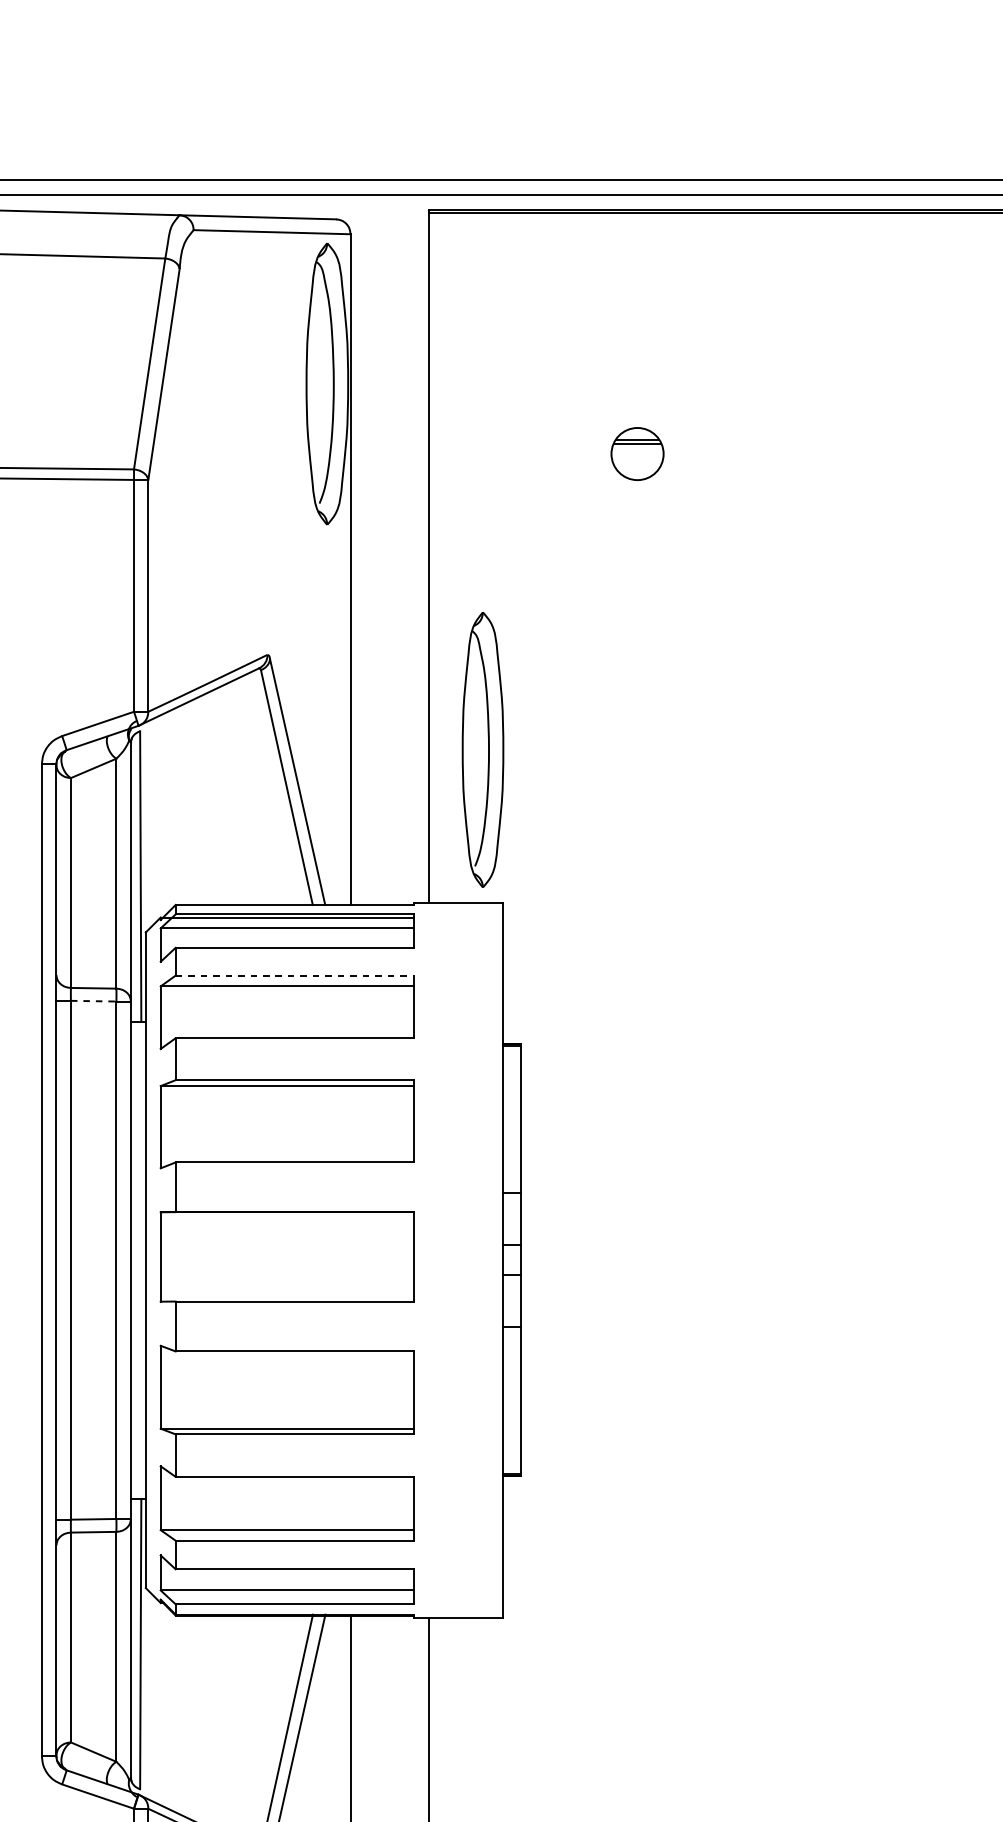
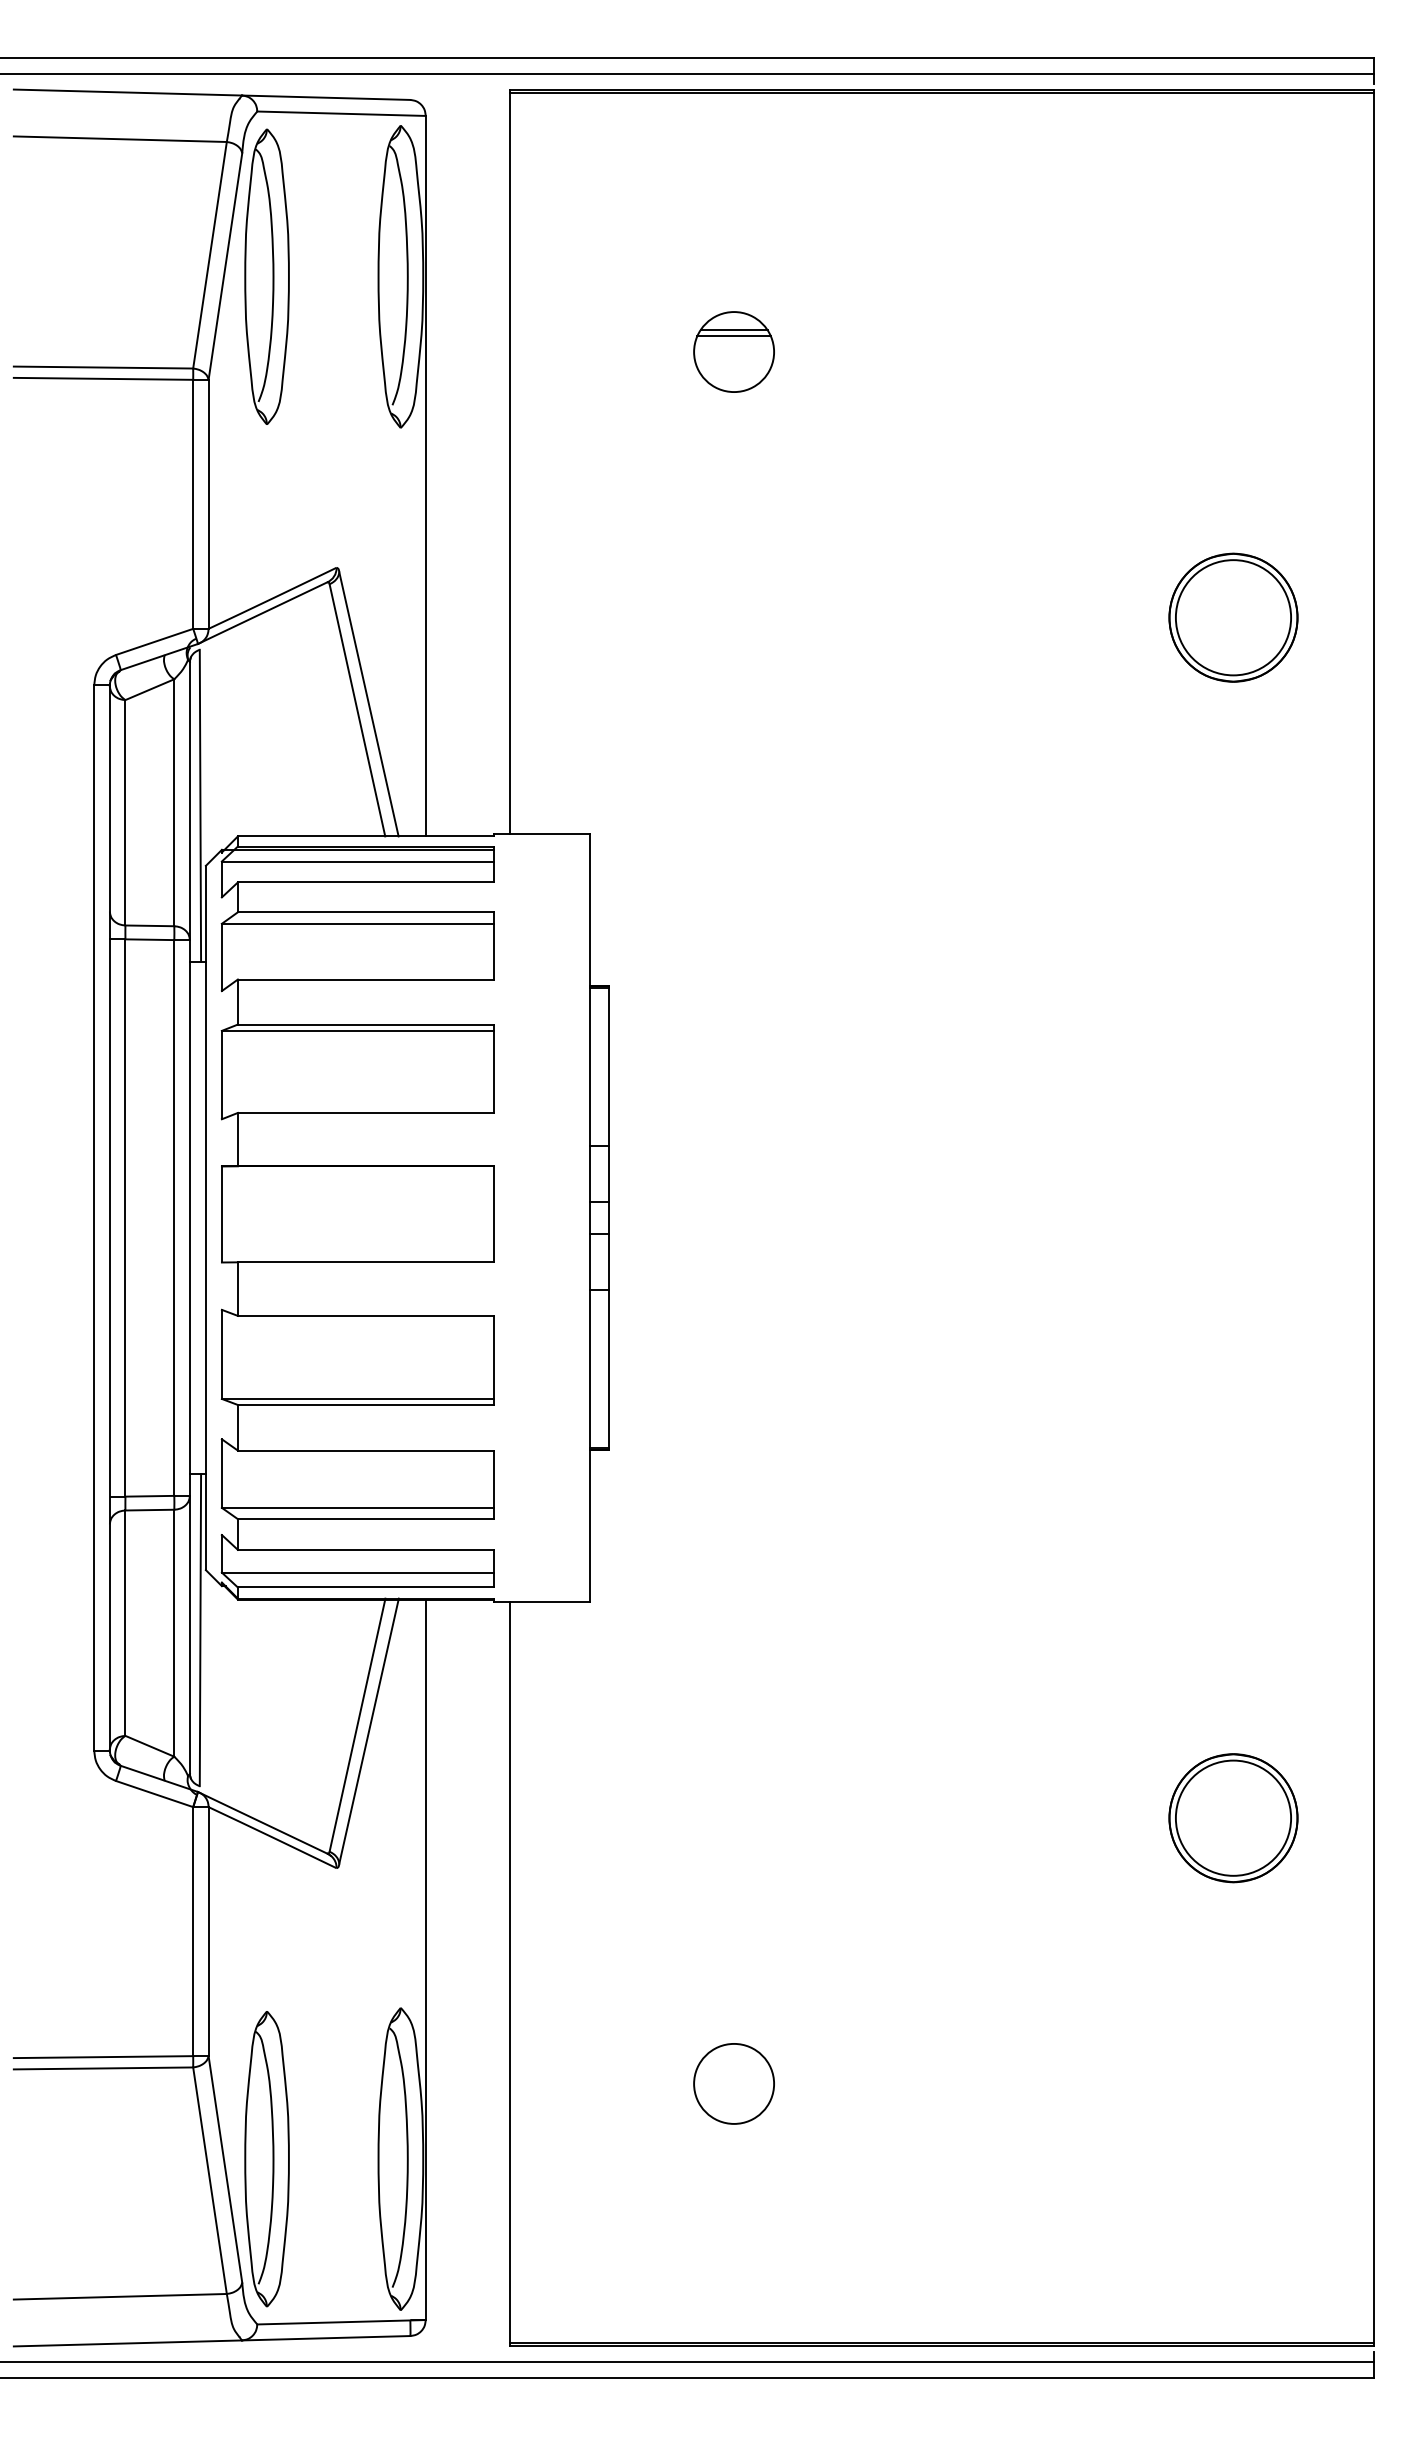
part: (637, 453) -> (733, 351), size x1.43
part: (482, 749) -> (266, 276), moved
line: (295, 975) -> (366, 912), dashed -> solid
line: (94, 1000) -> (150, 939), dashed -> solid

